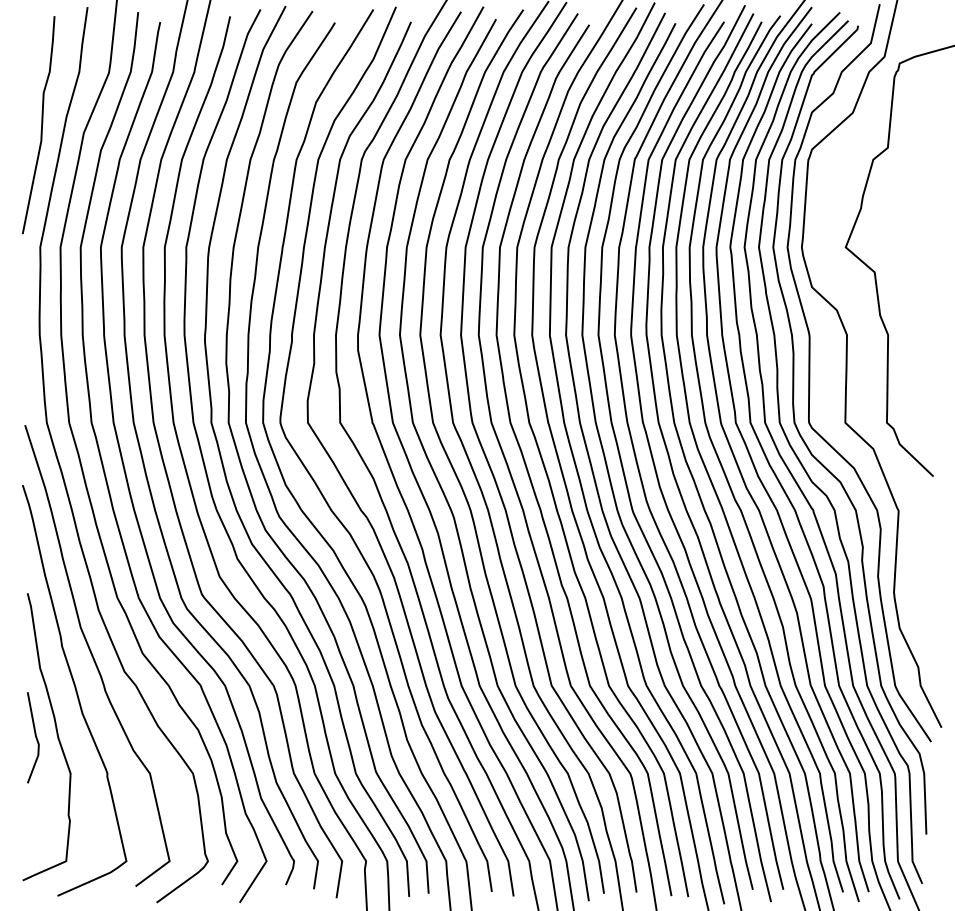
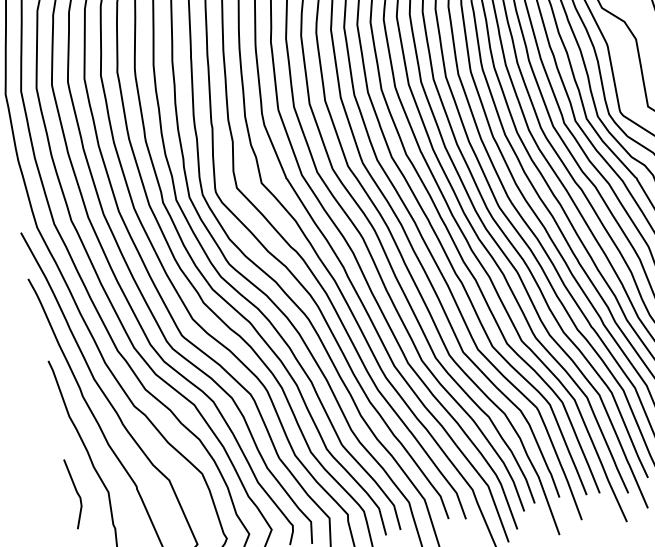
line: (35, 737) -> (76, 493), moved

